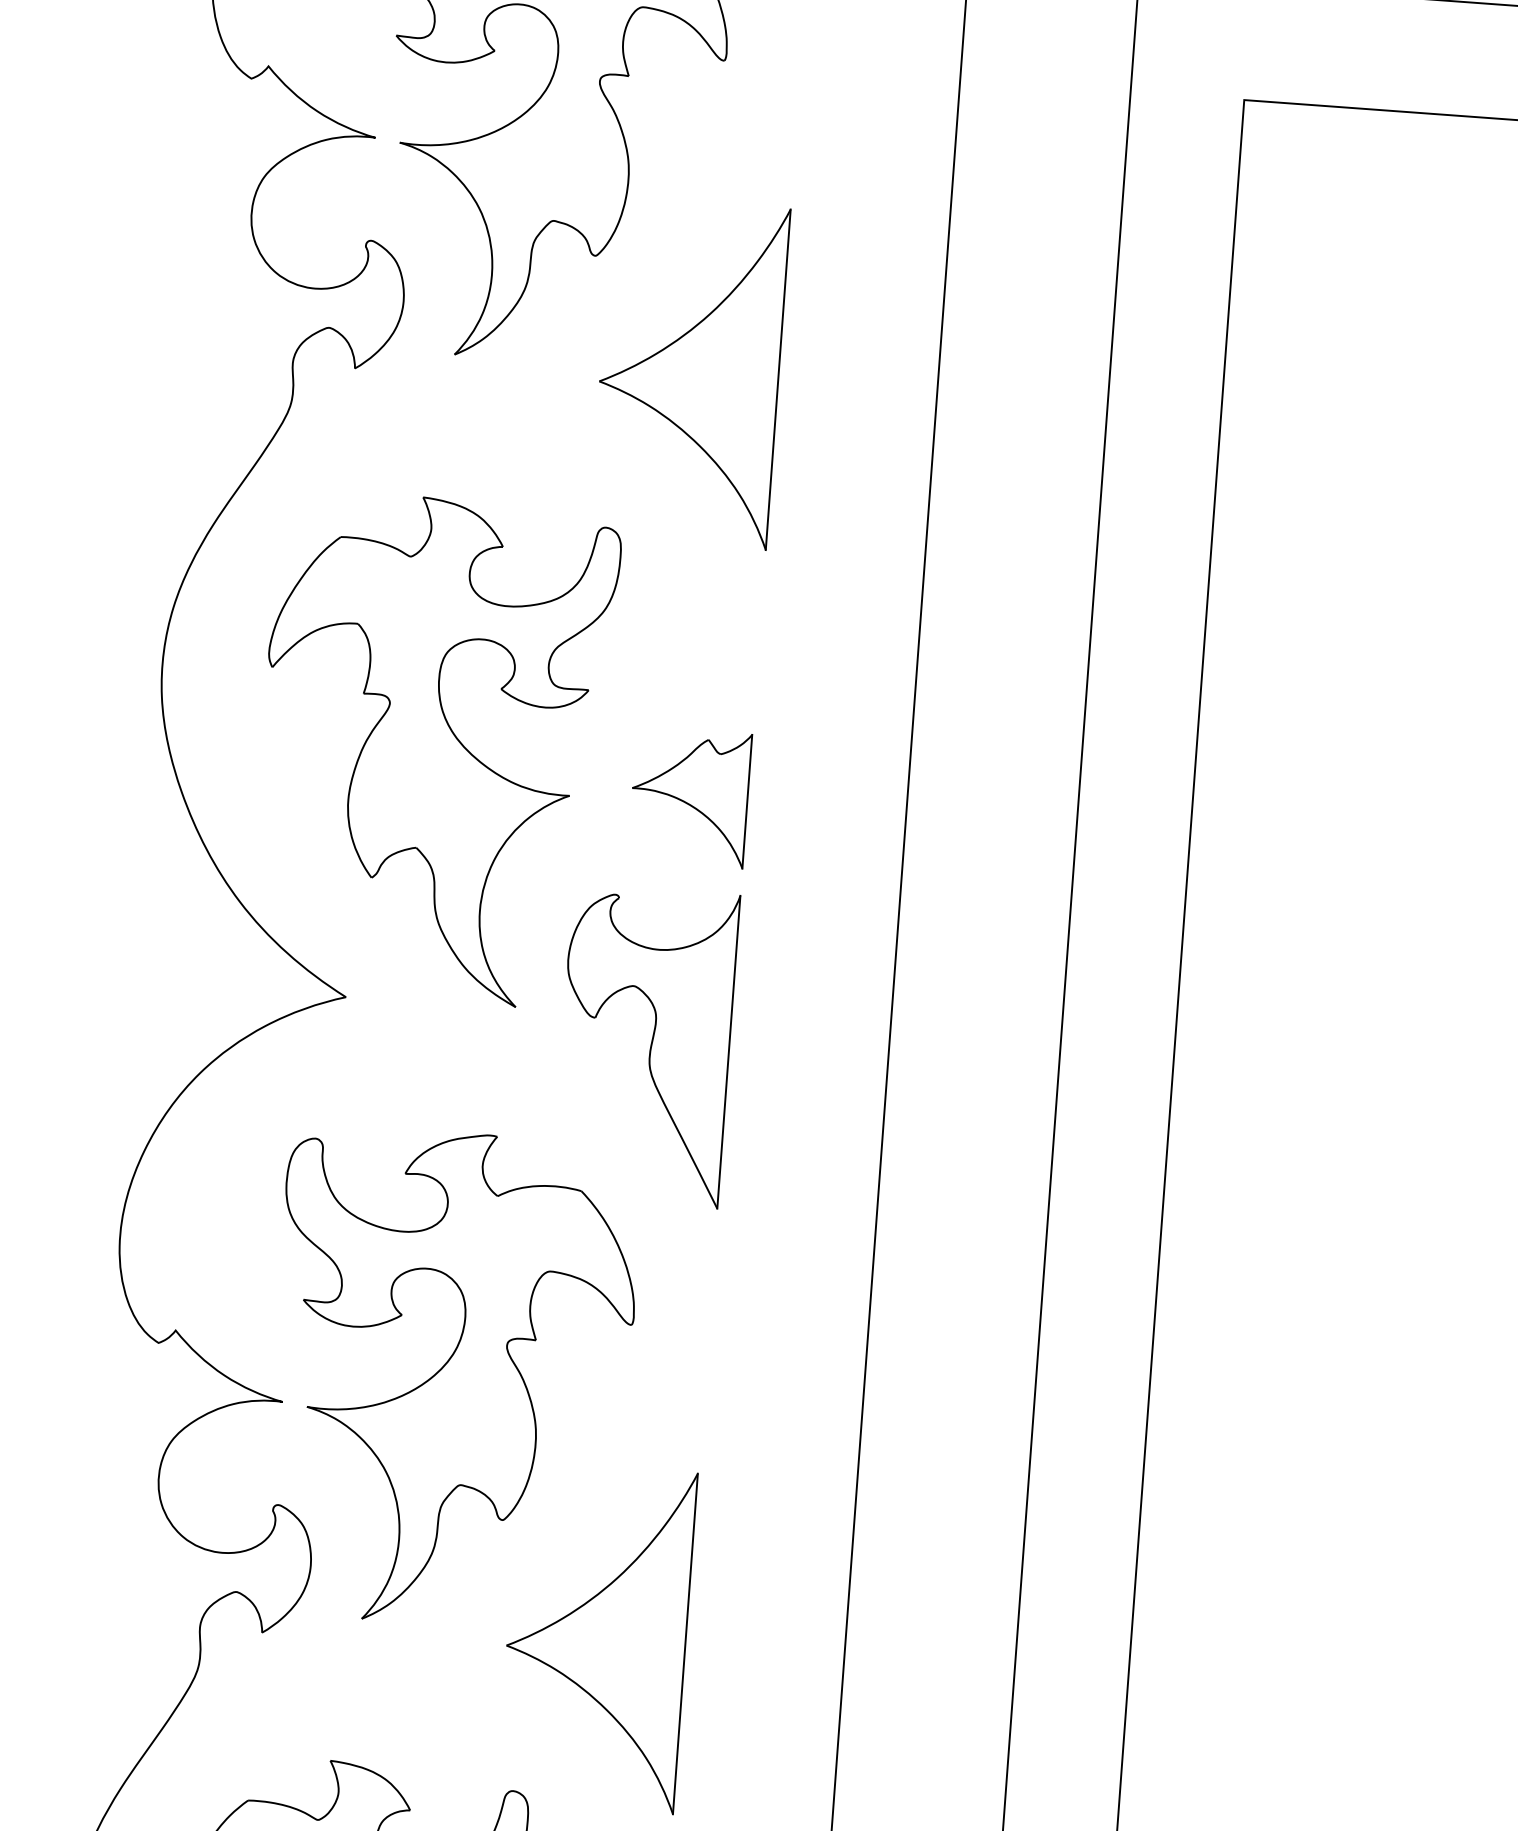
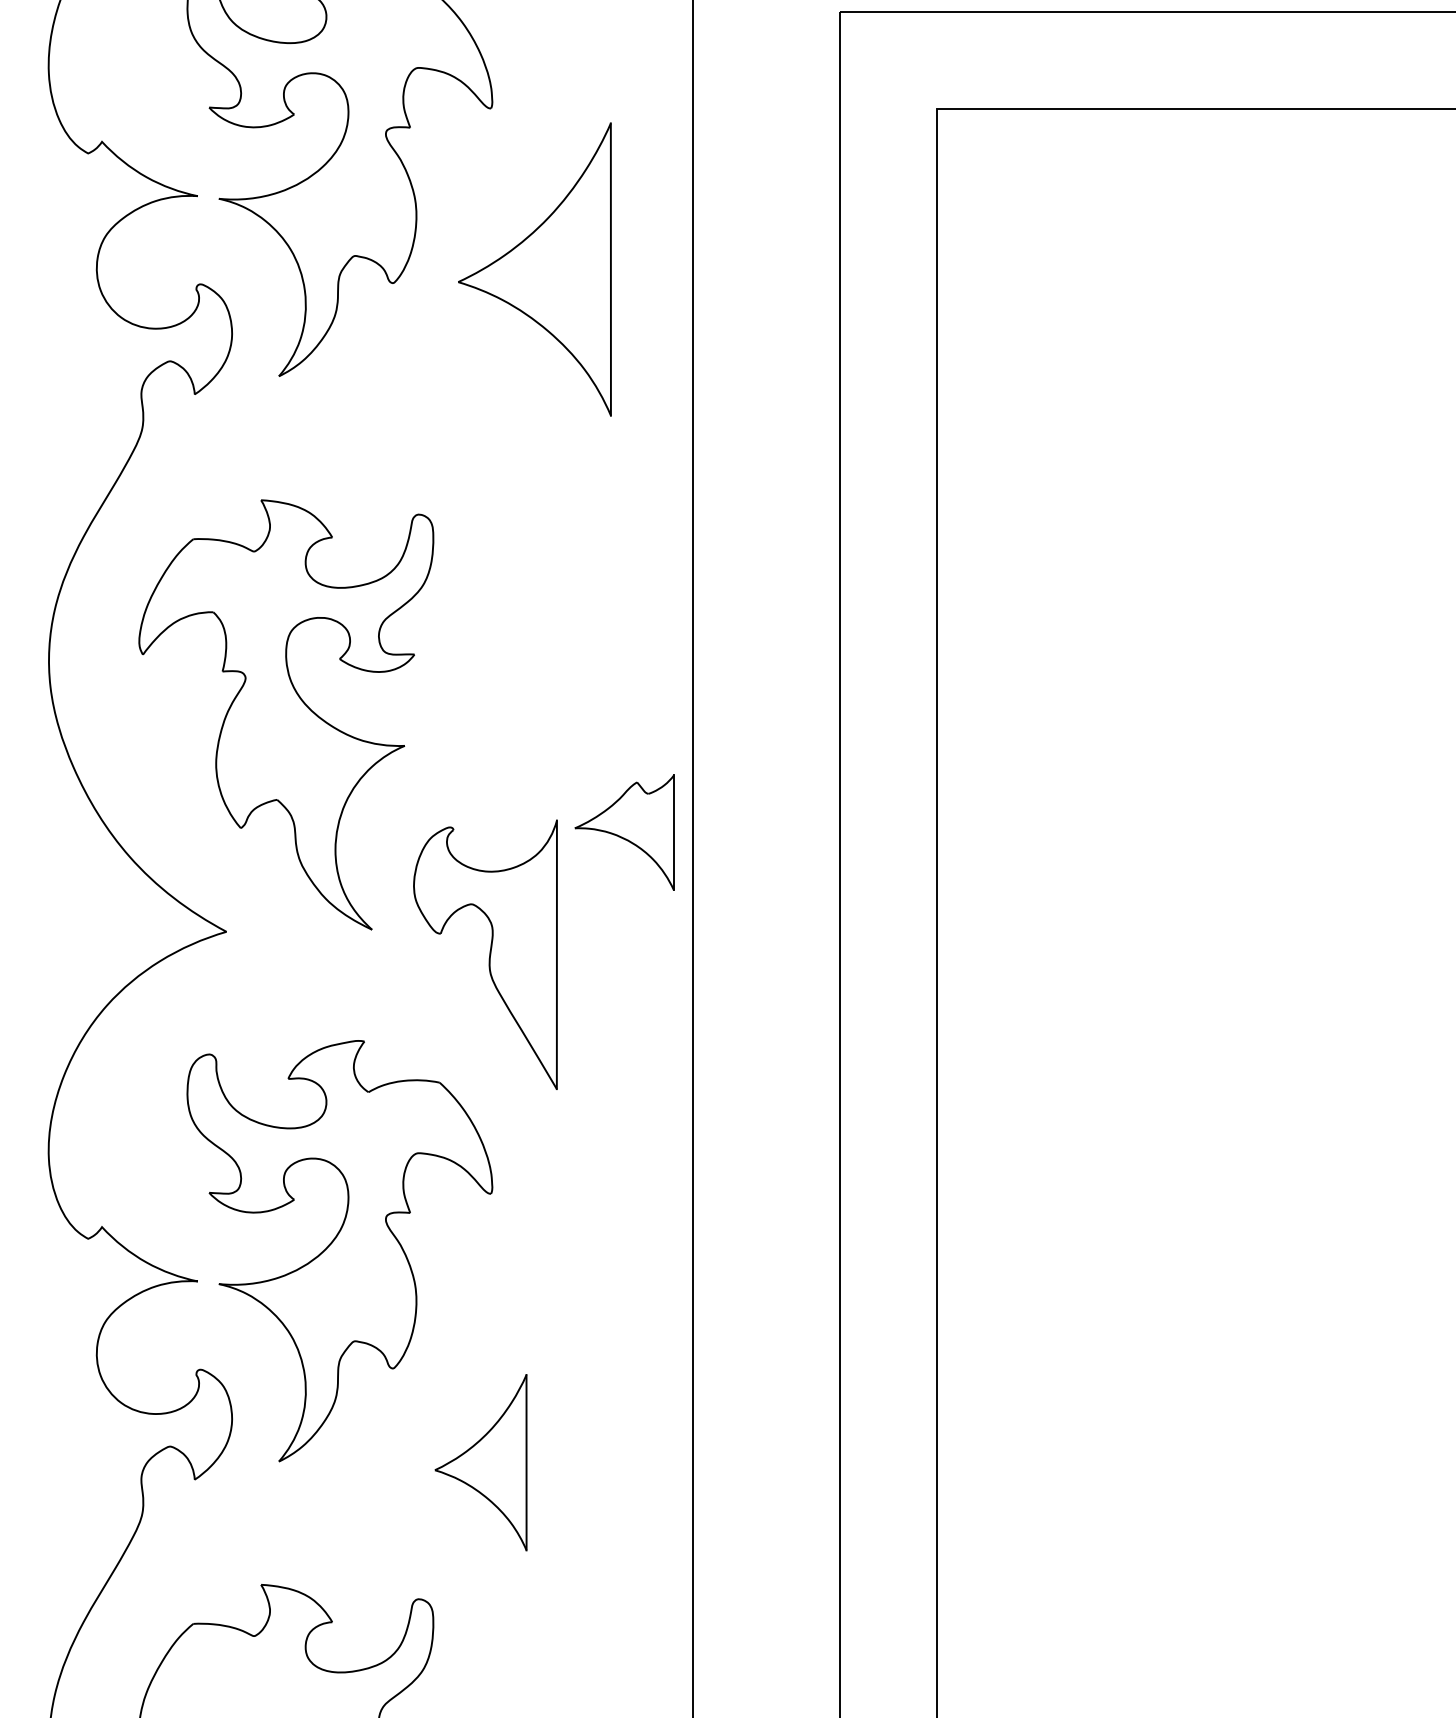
part: (689, 373) -> (534, 269), moved
part: (689, 797) -> (624, 832), moved
part: (596, 1637) -> (480, 1462), size x0.6

